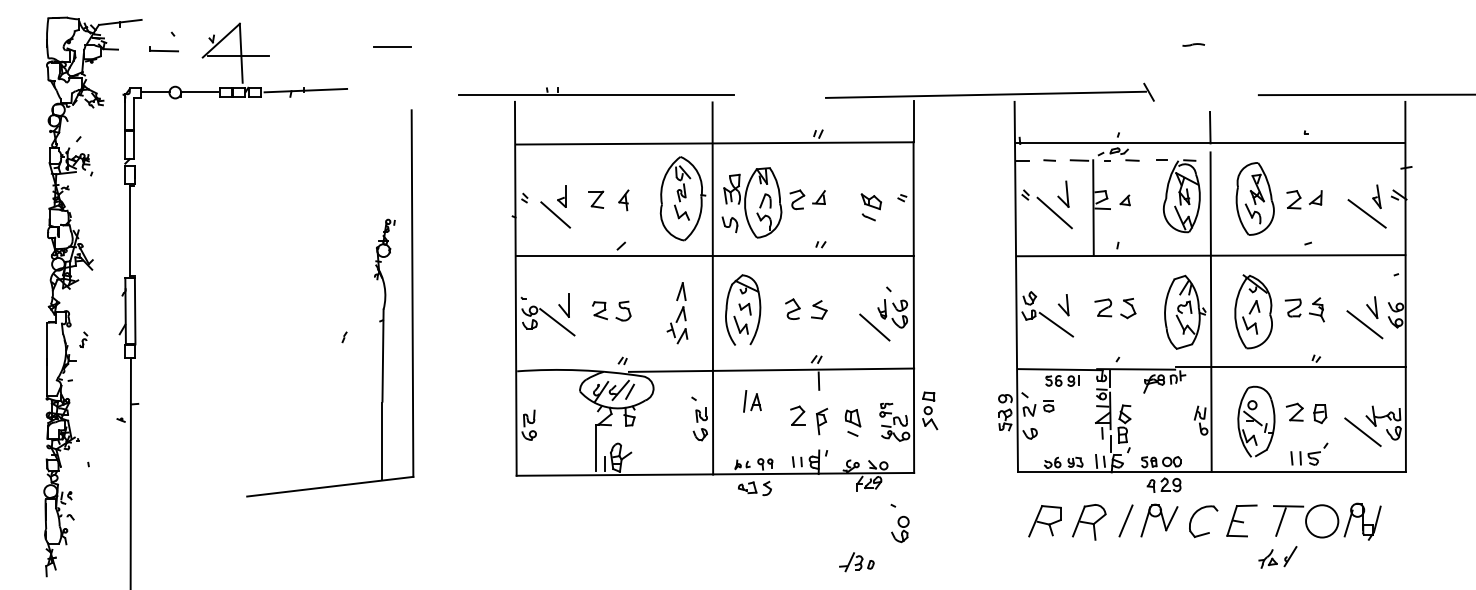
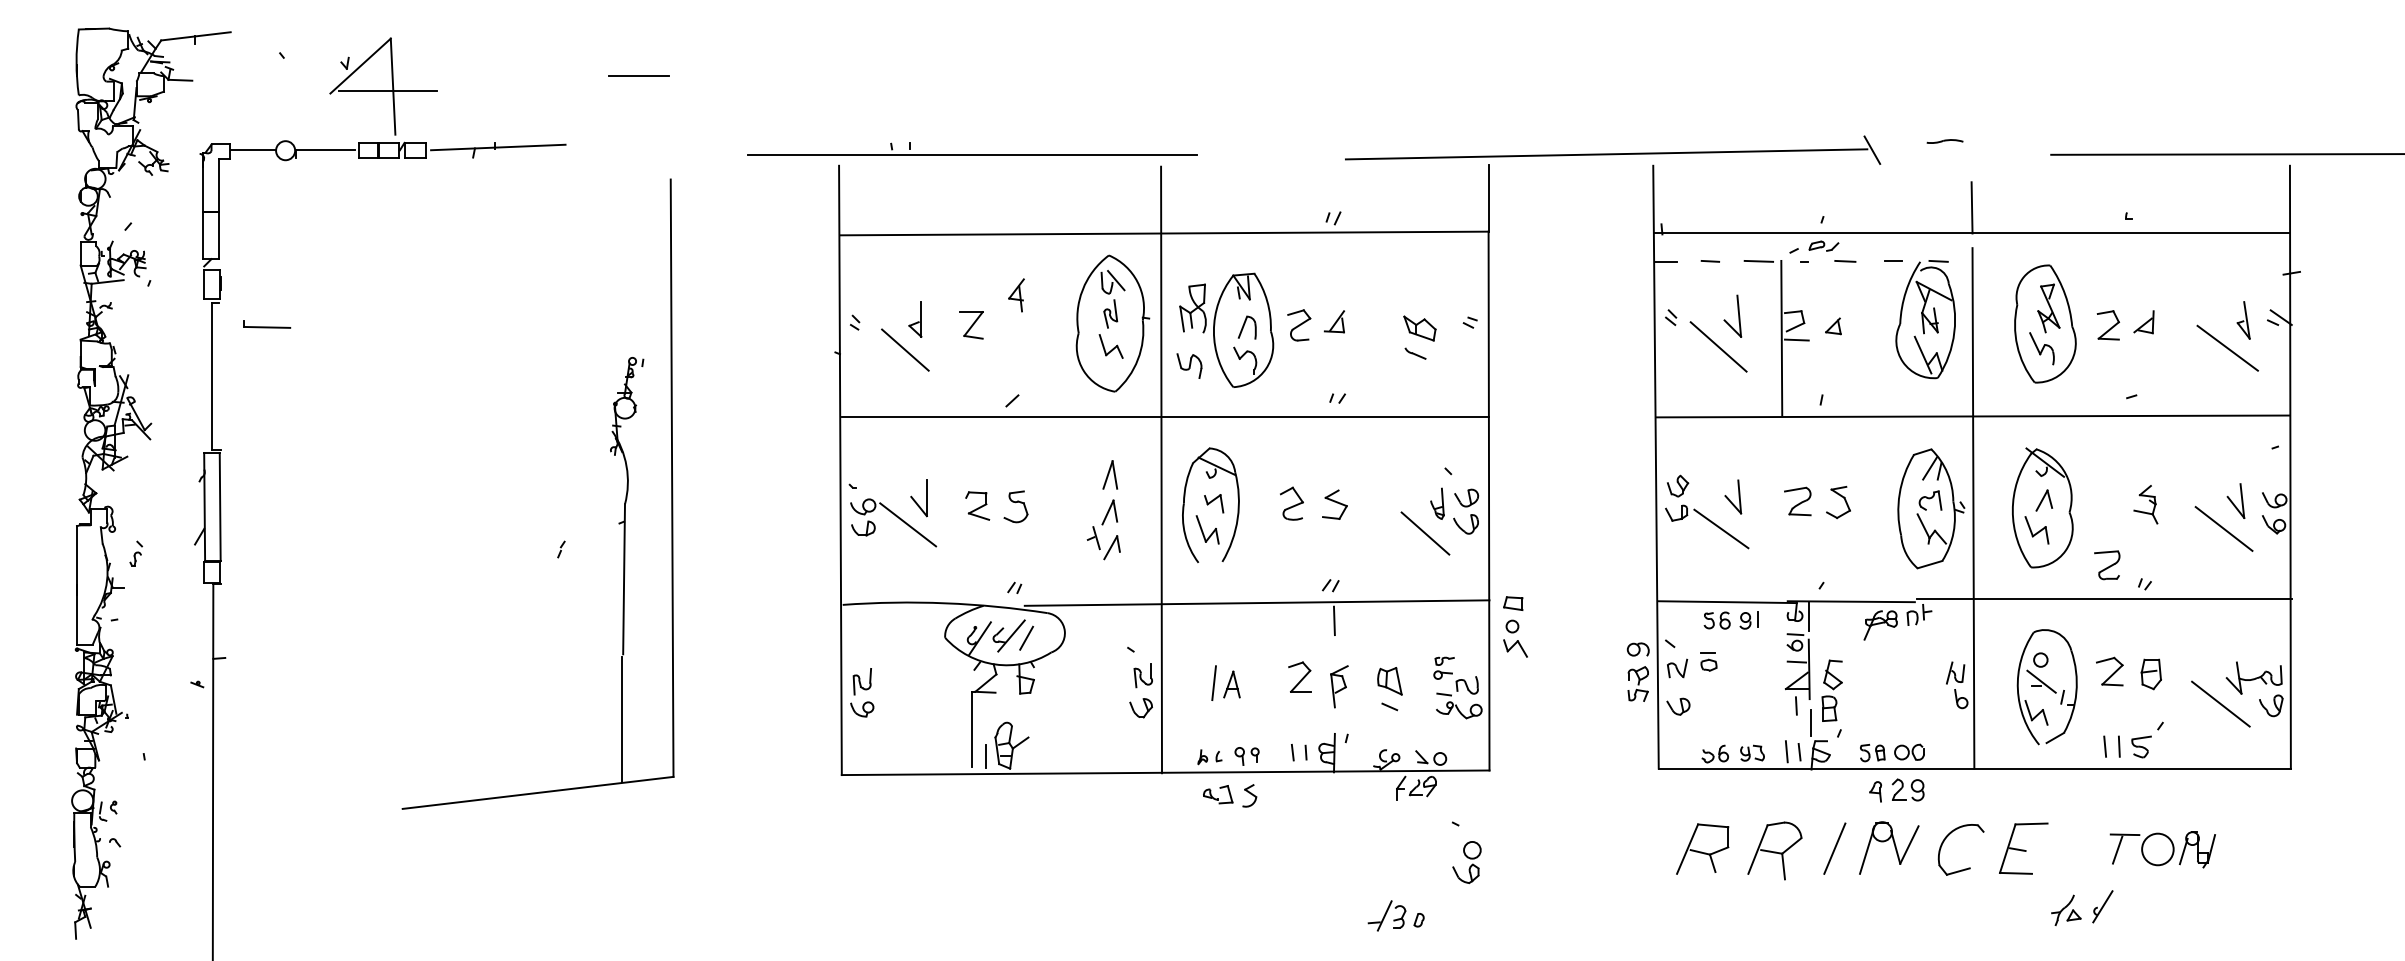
line: (1193, 44) -> (1944, 140), moved
part: (163, 49) -> (266, 324), moved
part: (623, 200) -> (1015, 295), moved
part: (1292, 307) -> (2106, 564), moved
part: (752, 401) -> (1226, 683), moved
part: (930, 410) -> (1516, 626), moved
part: (1327, 521) -> (2163, 849), size x0.6

